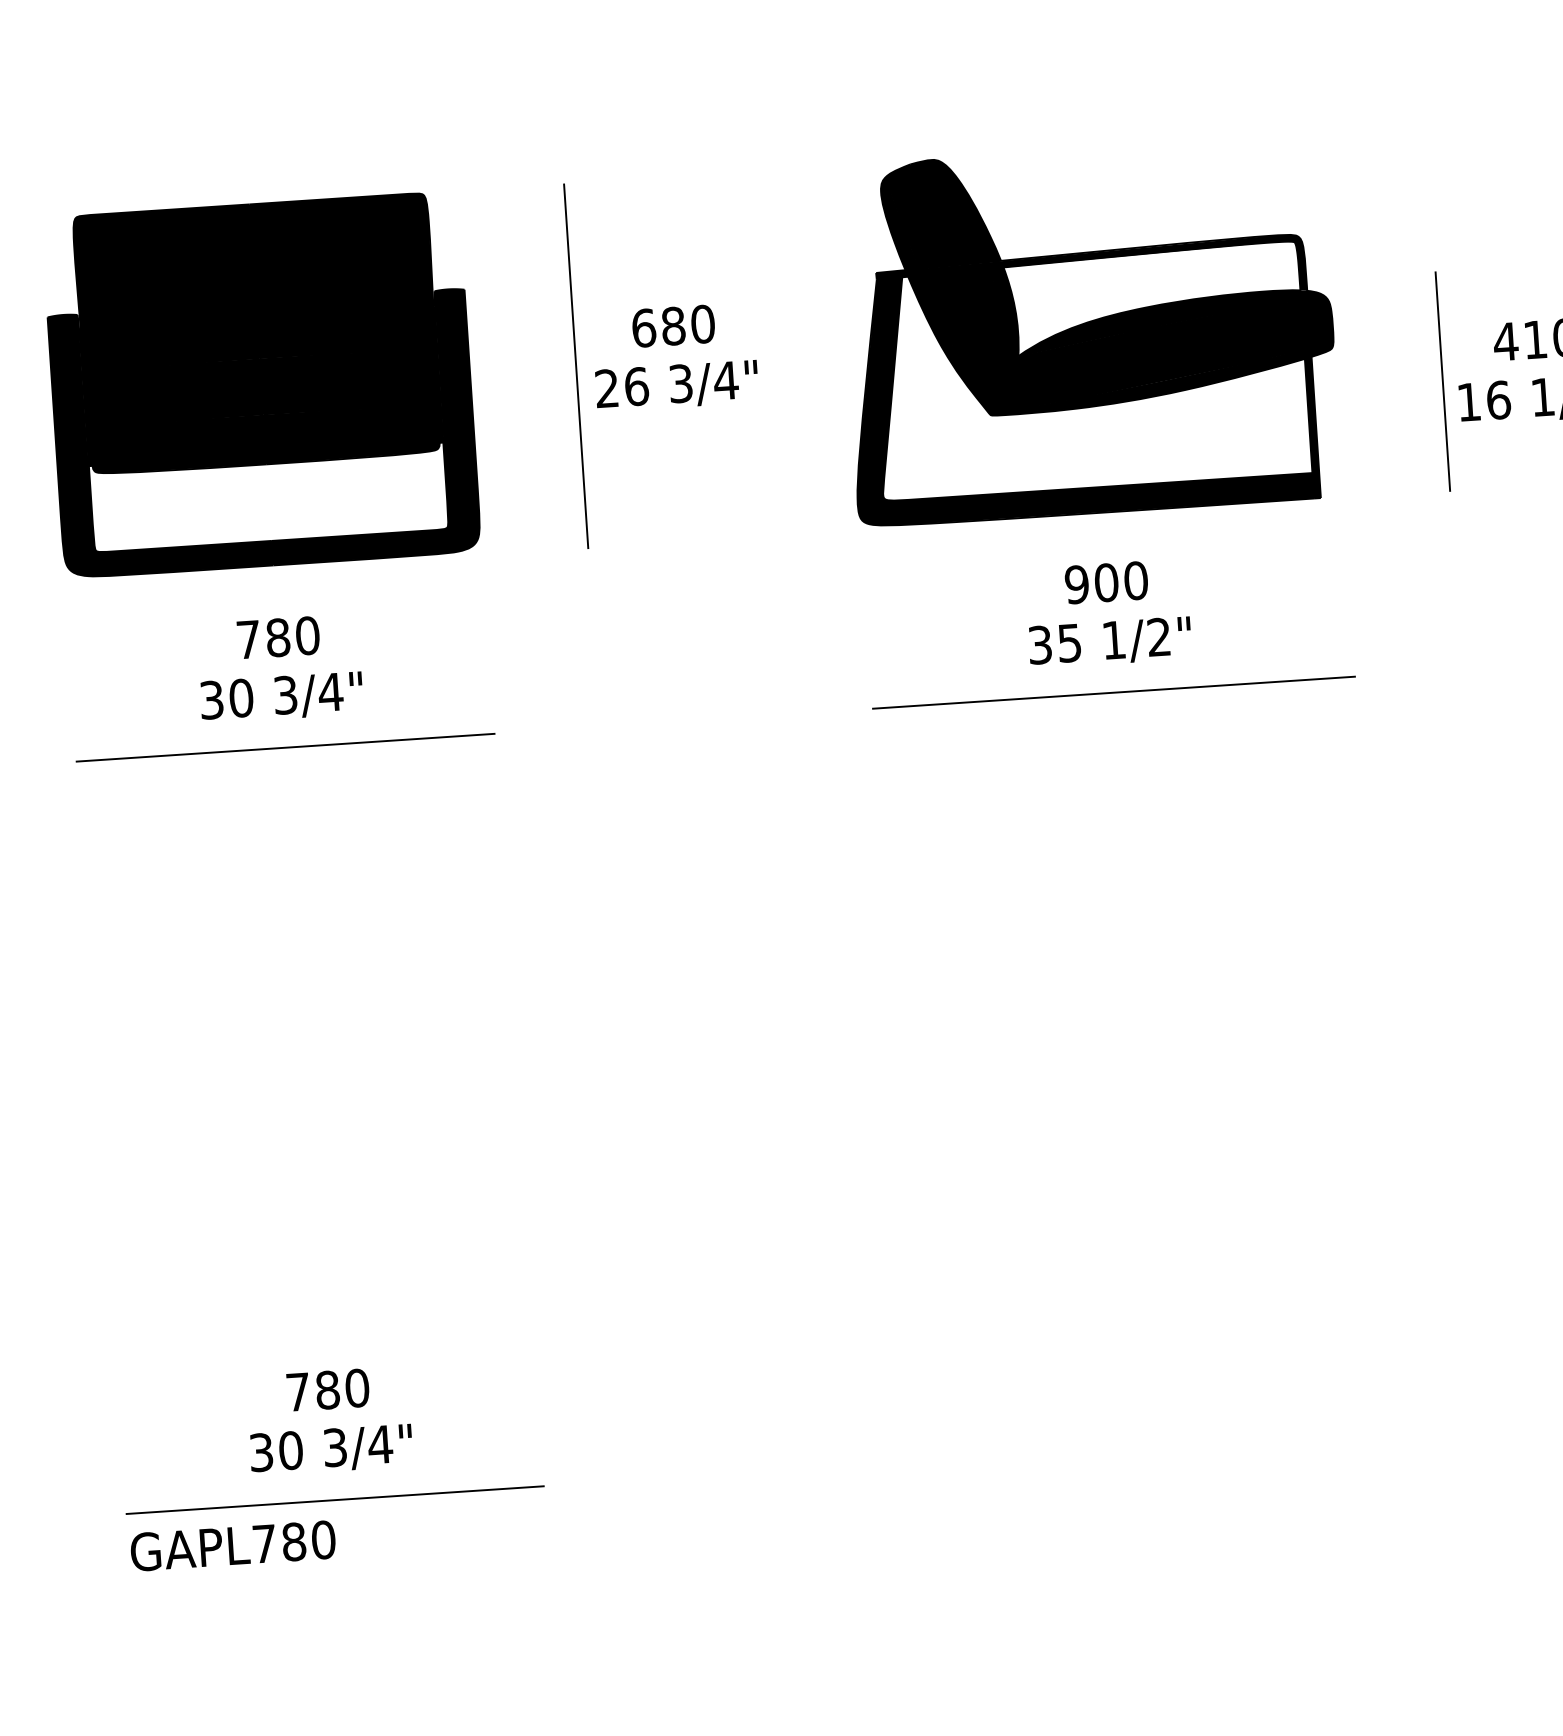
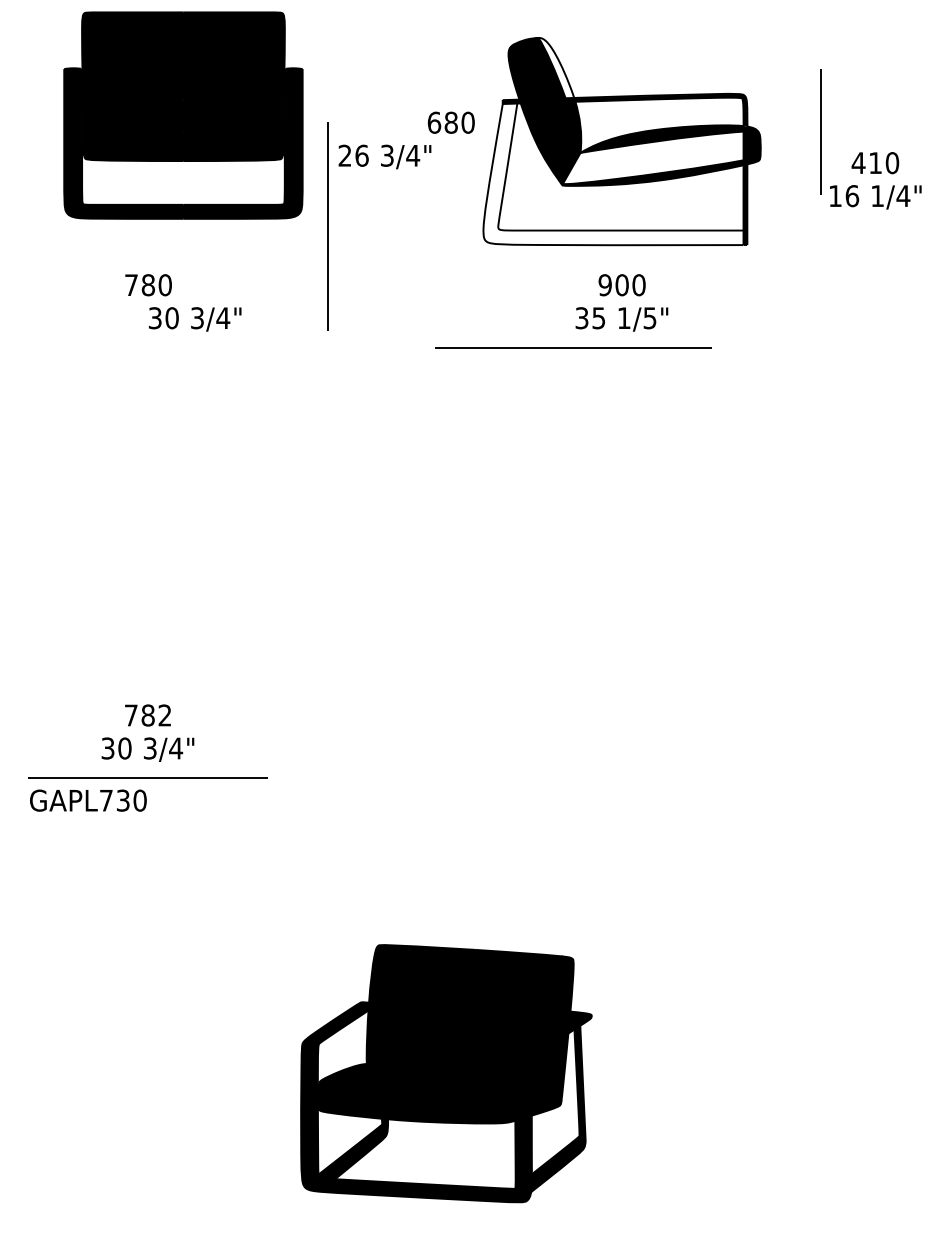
fill: (966, 209) -> (556, 67), removed
text: (672, 325) -> (450, 122), moved
fill: (1144, 355) -> (652, 157), removed
line: (574, 365) -> (327, 226), moved
line: (1441, 380) -> (820, 131), moved
part: (261, 384) -> (183, 115), moved
fill: (1078, 390) -> (613, 174), removed
text: (1158, 637) -> (649, 318), 1/2" -> 1/5"
line: (1114, 691) -> (573, 347), moved
text: (282, 697) -> (195, 319), moved
line: (283, 746) -> (147, 347), removed
text: (356, 1388) -> (164, 715), 780 -> 782
text: (292, 1541) -> (122, 800), GAPL780 -> GAPL730

